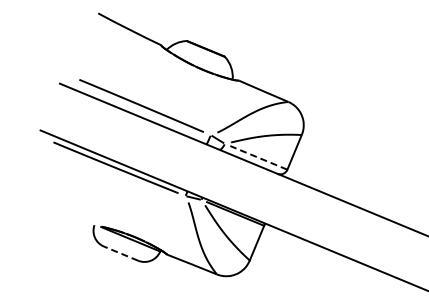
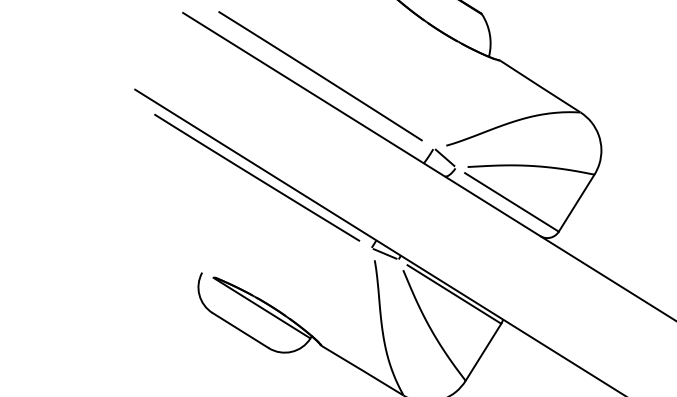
line: (258, 157) -> (511, 201), dashed -> solid
line: (120, 253) -> (239, 330), dashed -> solid

